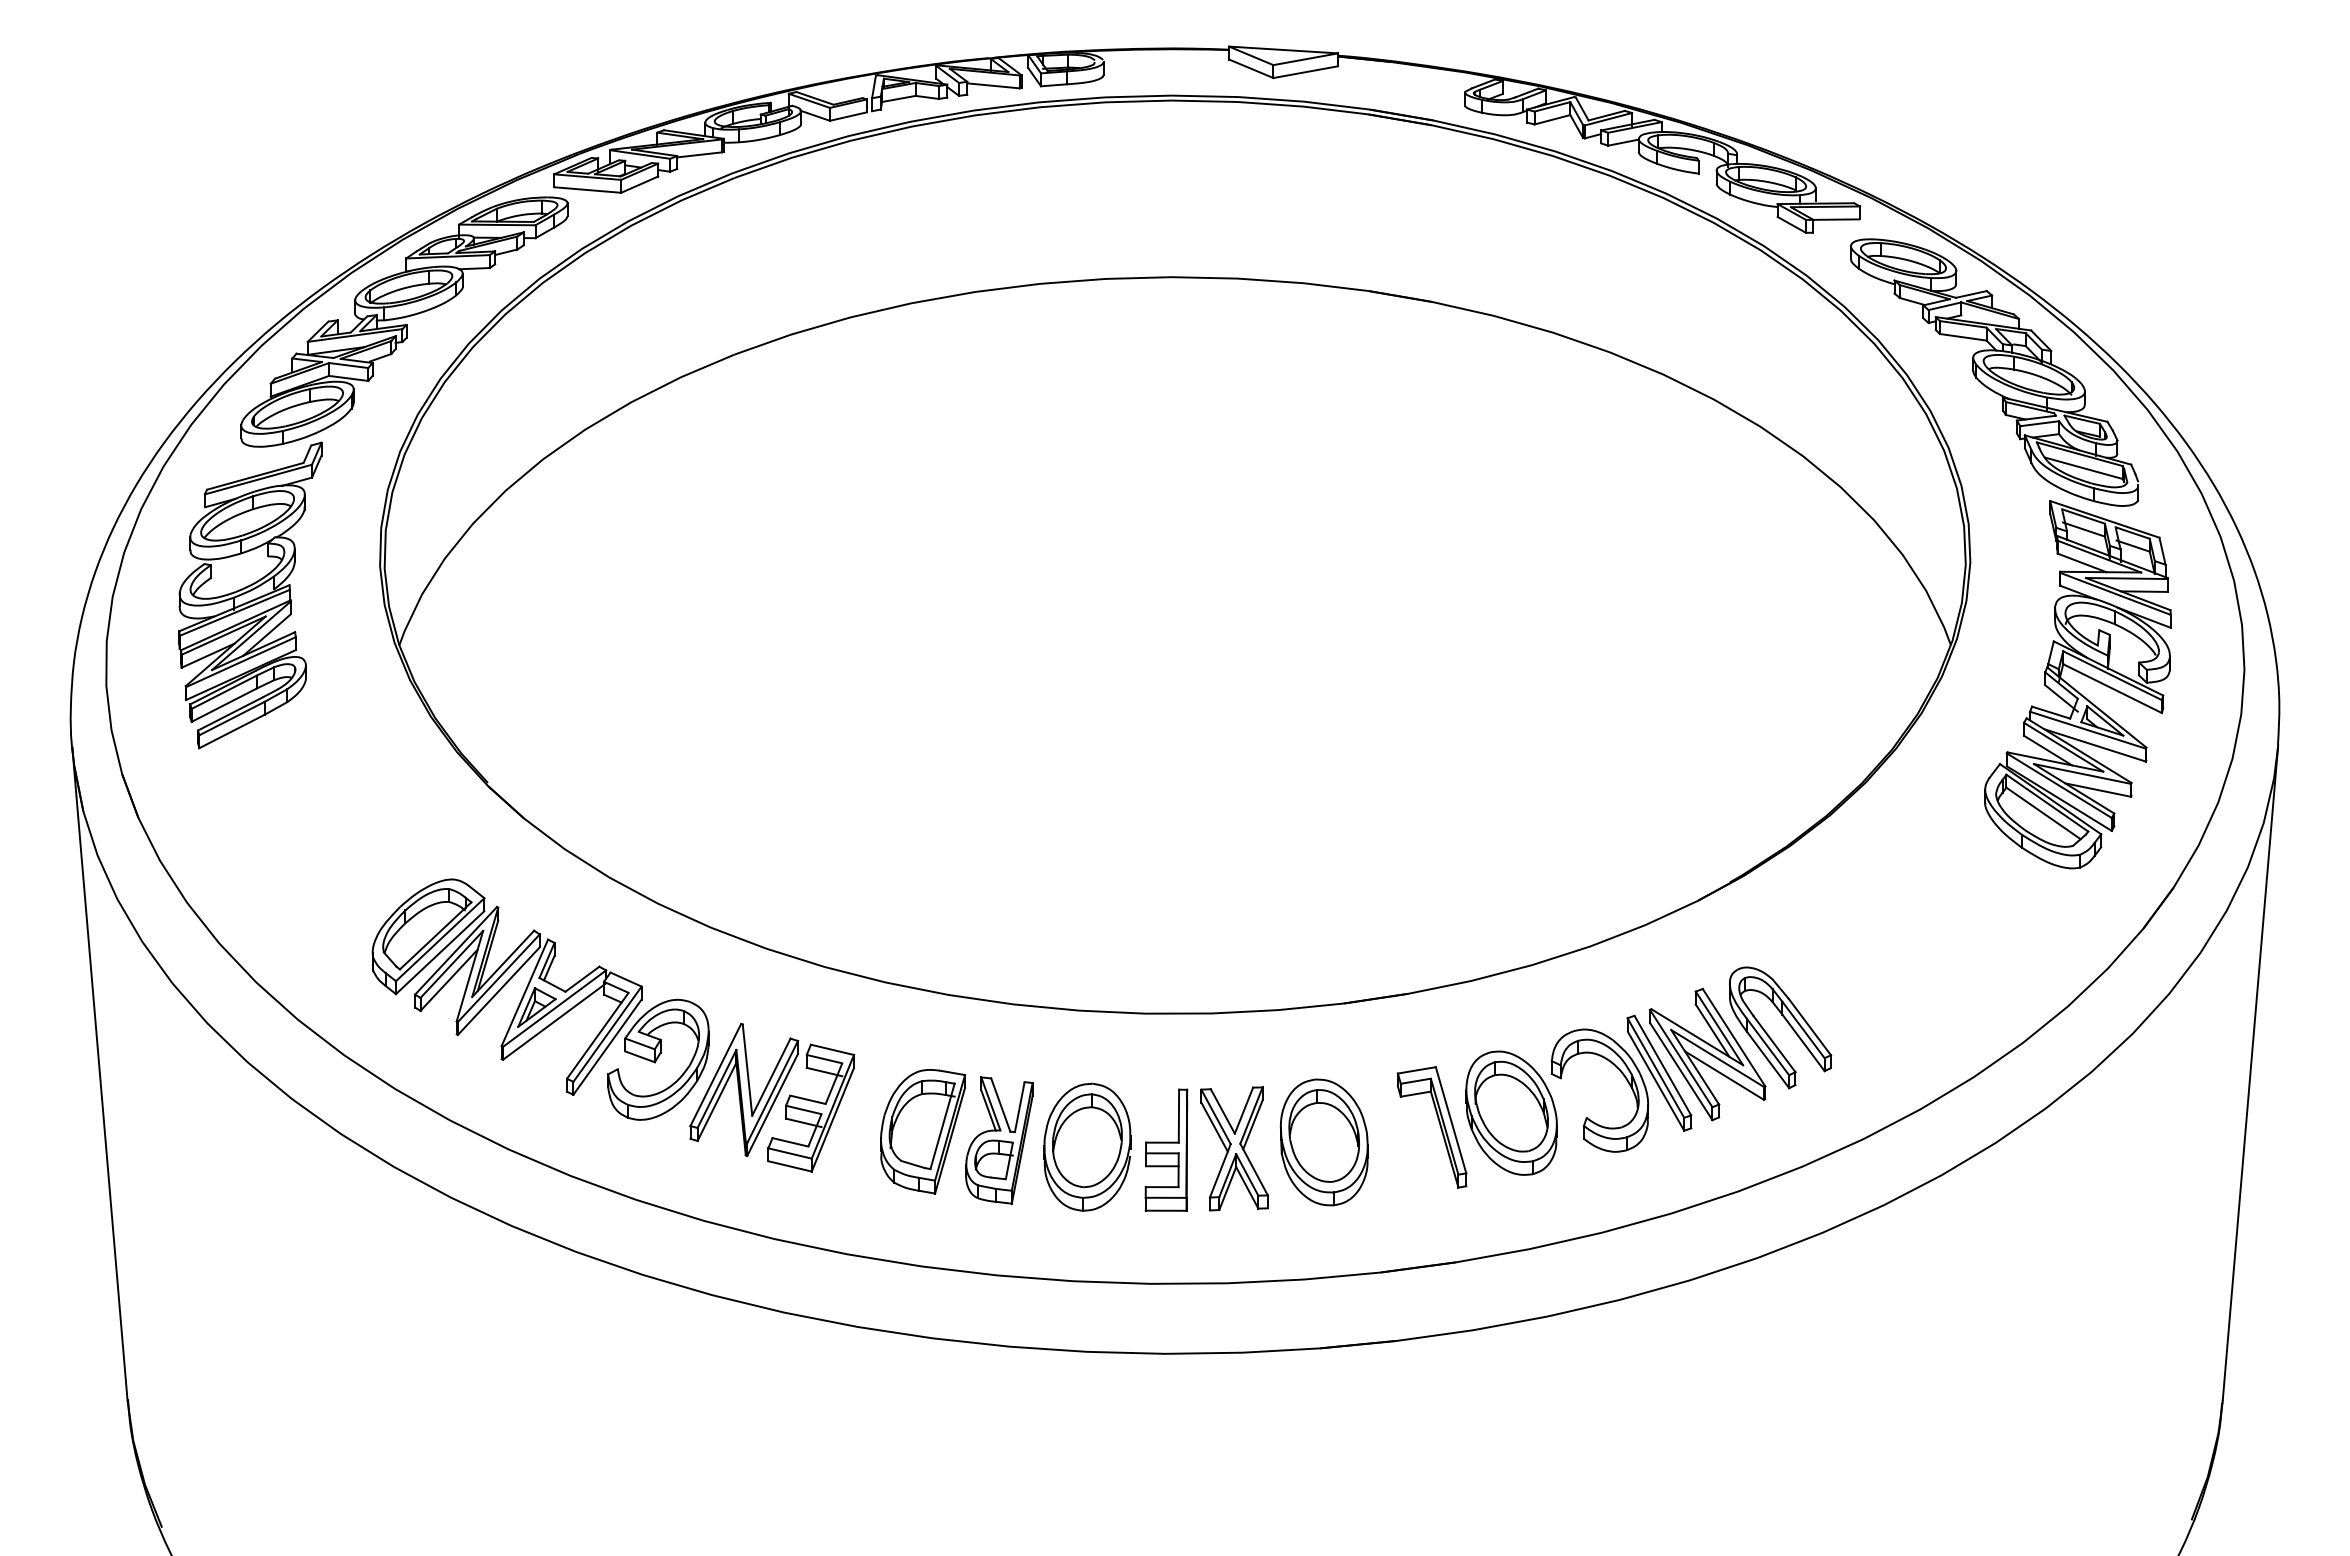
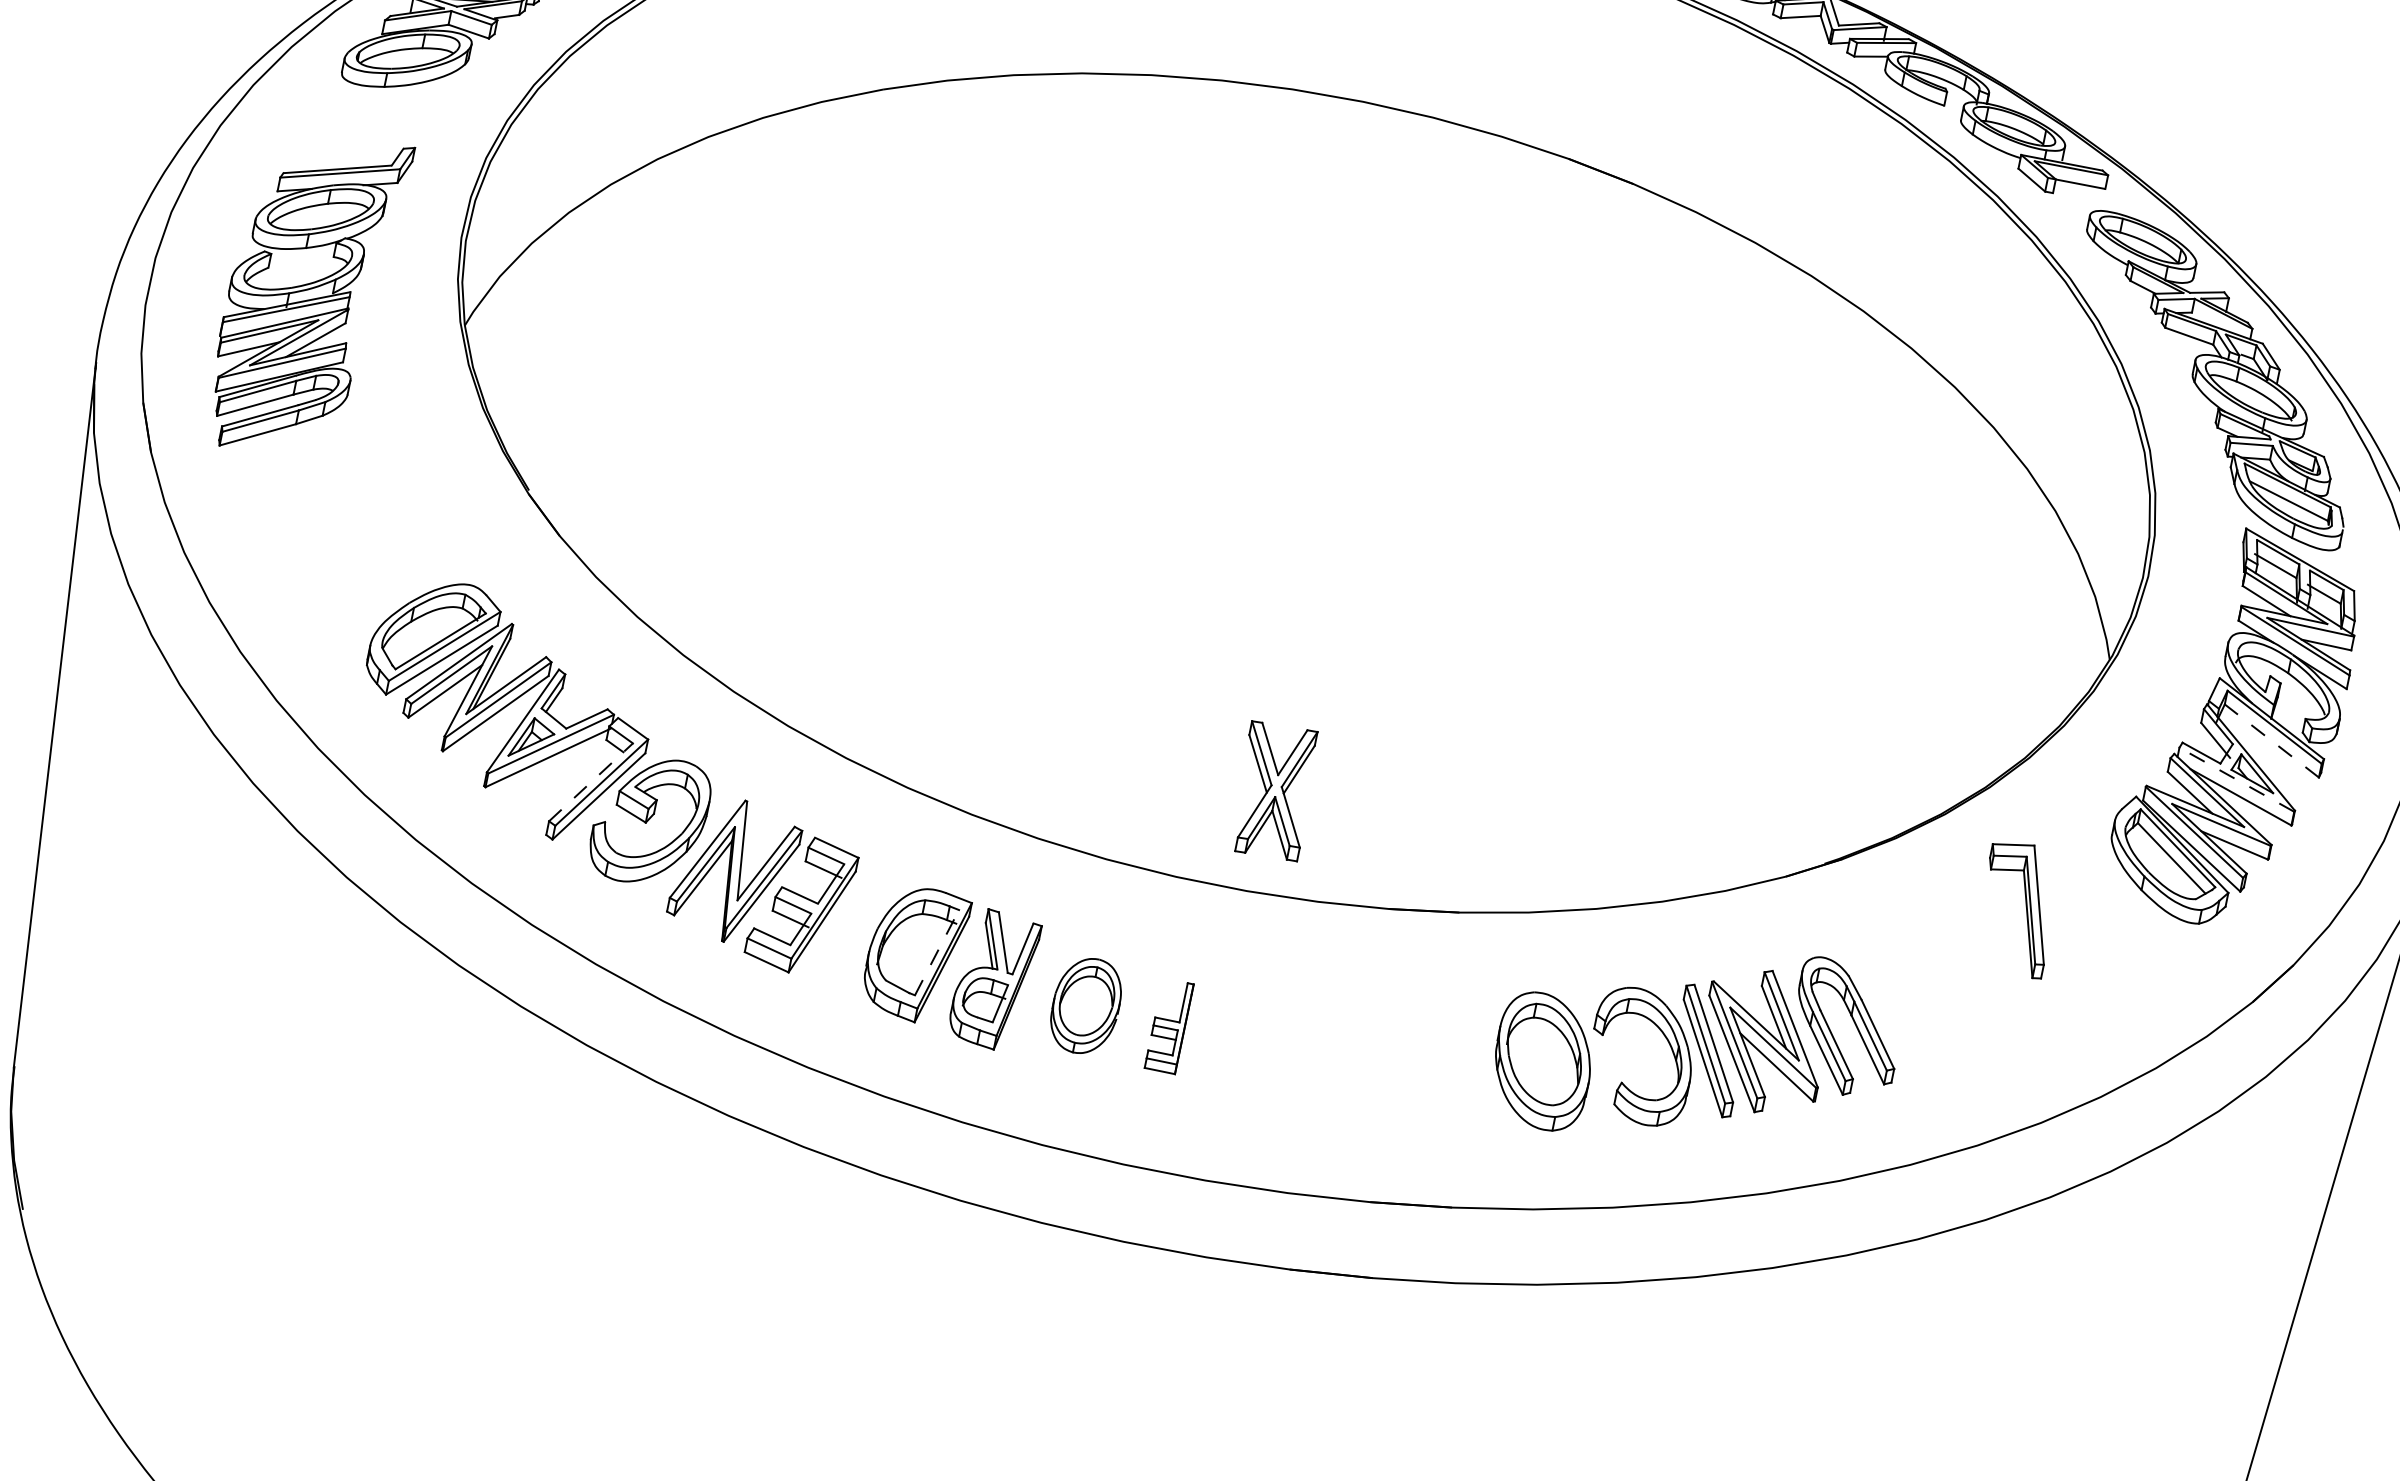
part: (250, 595) -> (306, 294), moved
line: (2112, 688) -> (2271, 740), solid -> dashed
line: (2088, 730) -> (2237, 780), solid -> dashed
line: (598, 1035) -> (591, 782), solid -> dashed
line: (942, 1125) -> (937, 951), solid -> dashed
part: (1439, 1125) -> (2025, 908), moved
part: (1323, 1142) -> (1337, 1051), removed
part: (1087, 1146) -> (1086, 1005), size x0.7
part: (1234, 1148) -> (1274, 790), moved
part: (1166, 1149) -> (1169, 1025), size x0.7

